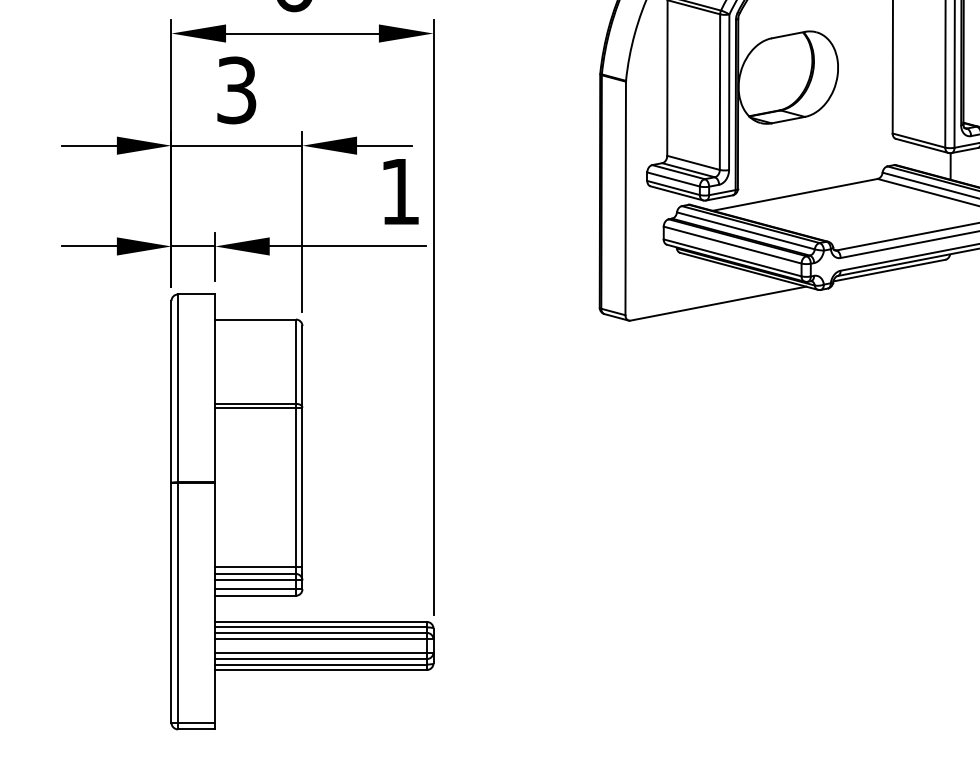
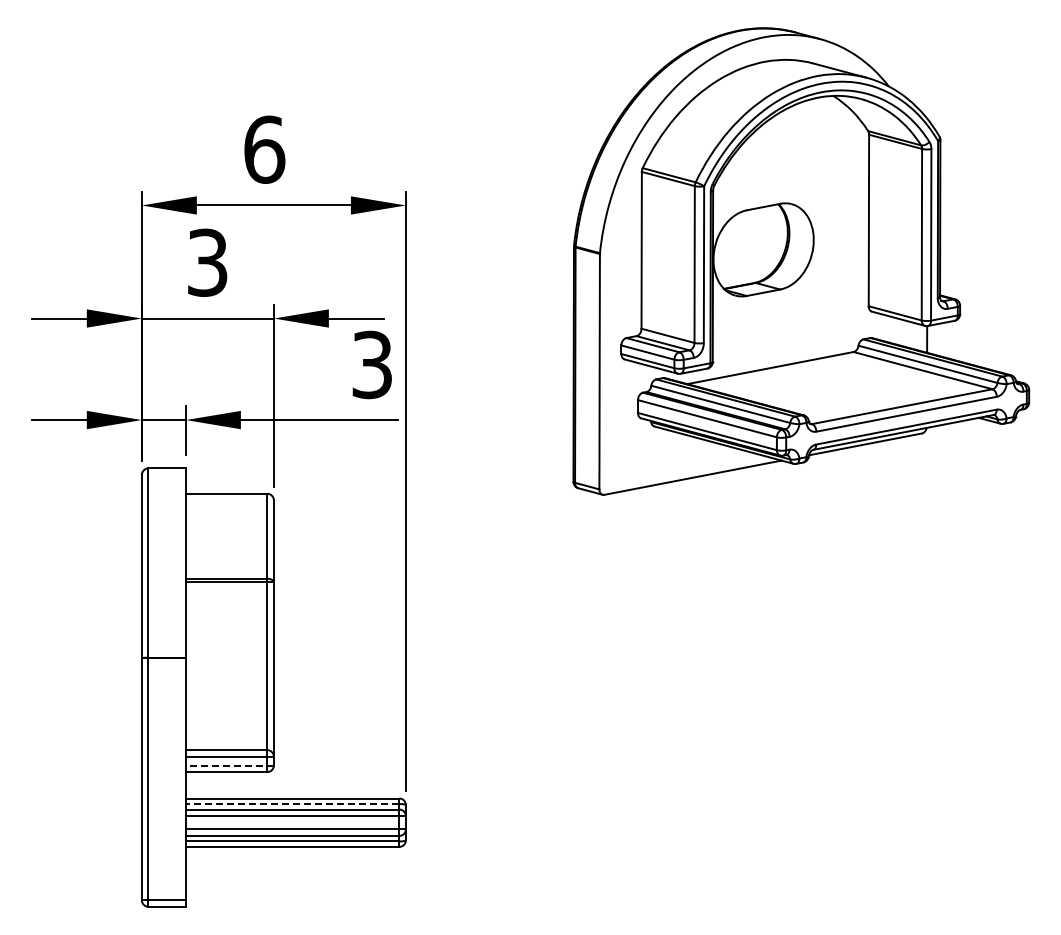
text: (399, 191) -> (371, 364), 1 -> 3
line: (258, 567) -> (229, 743), removed
line: (258, 589) -> (229, 765), solid -> dashed
line: (320, 627) -> (292, 804), solid -> dashed

